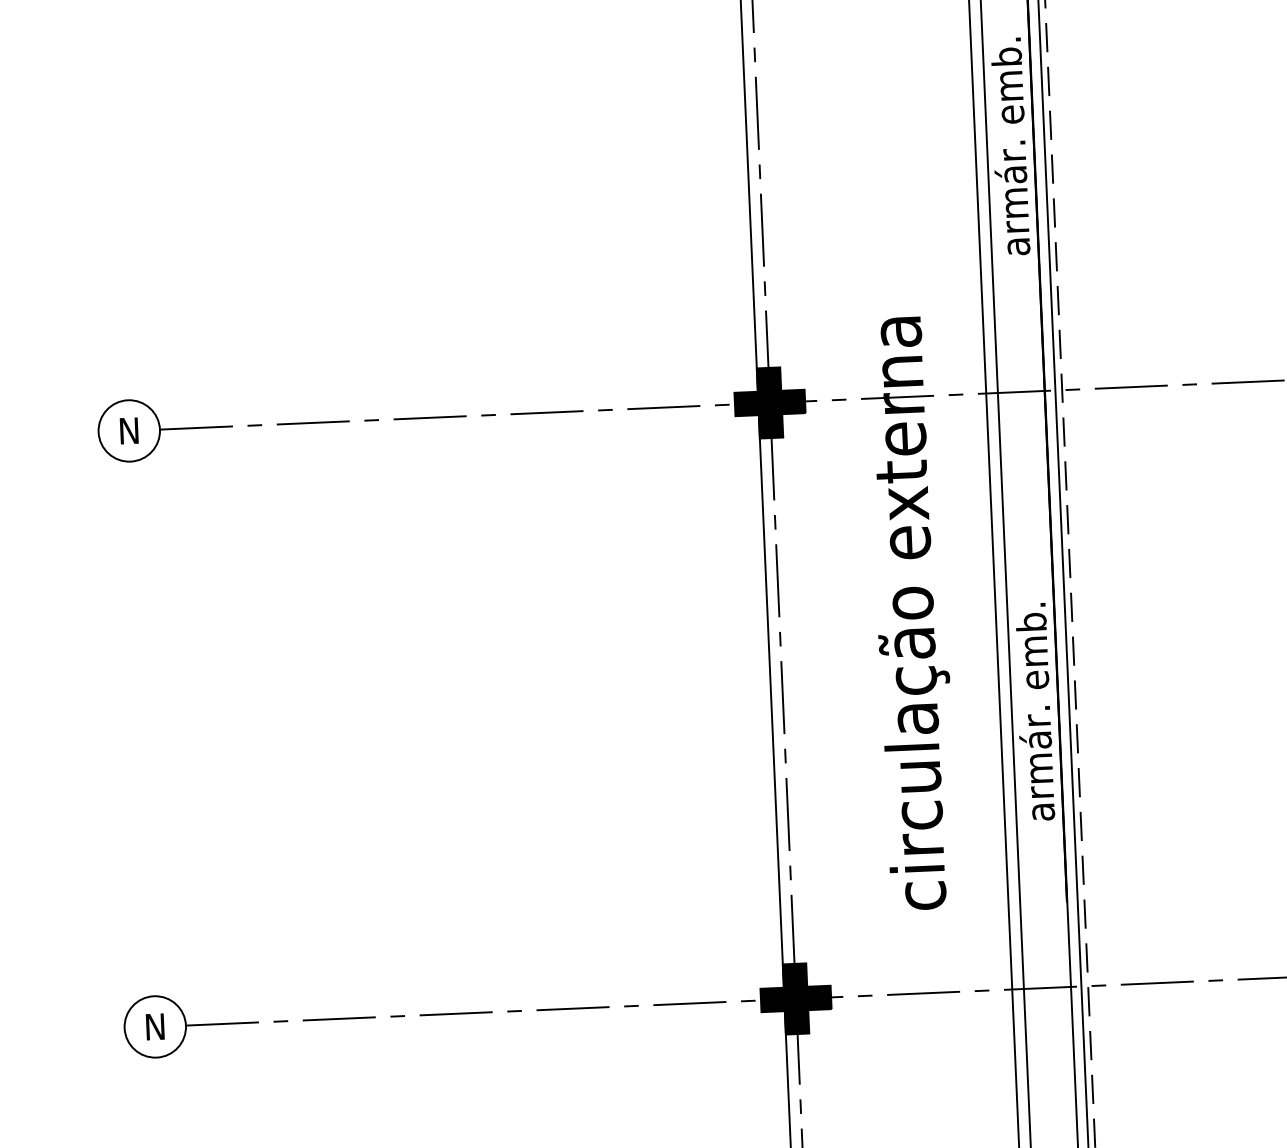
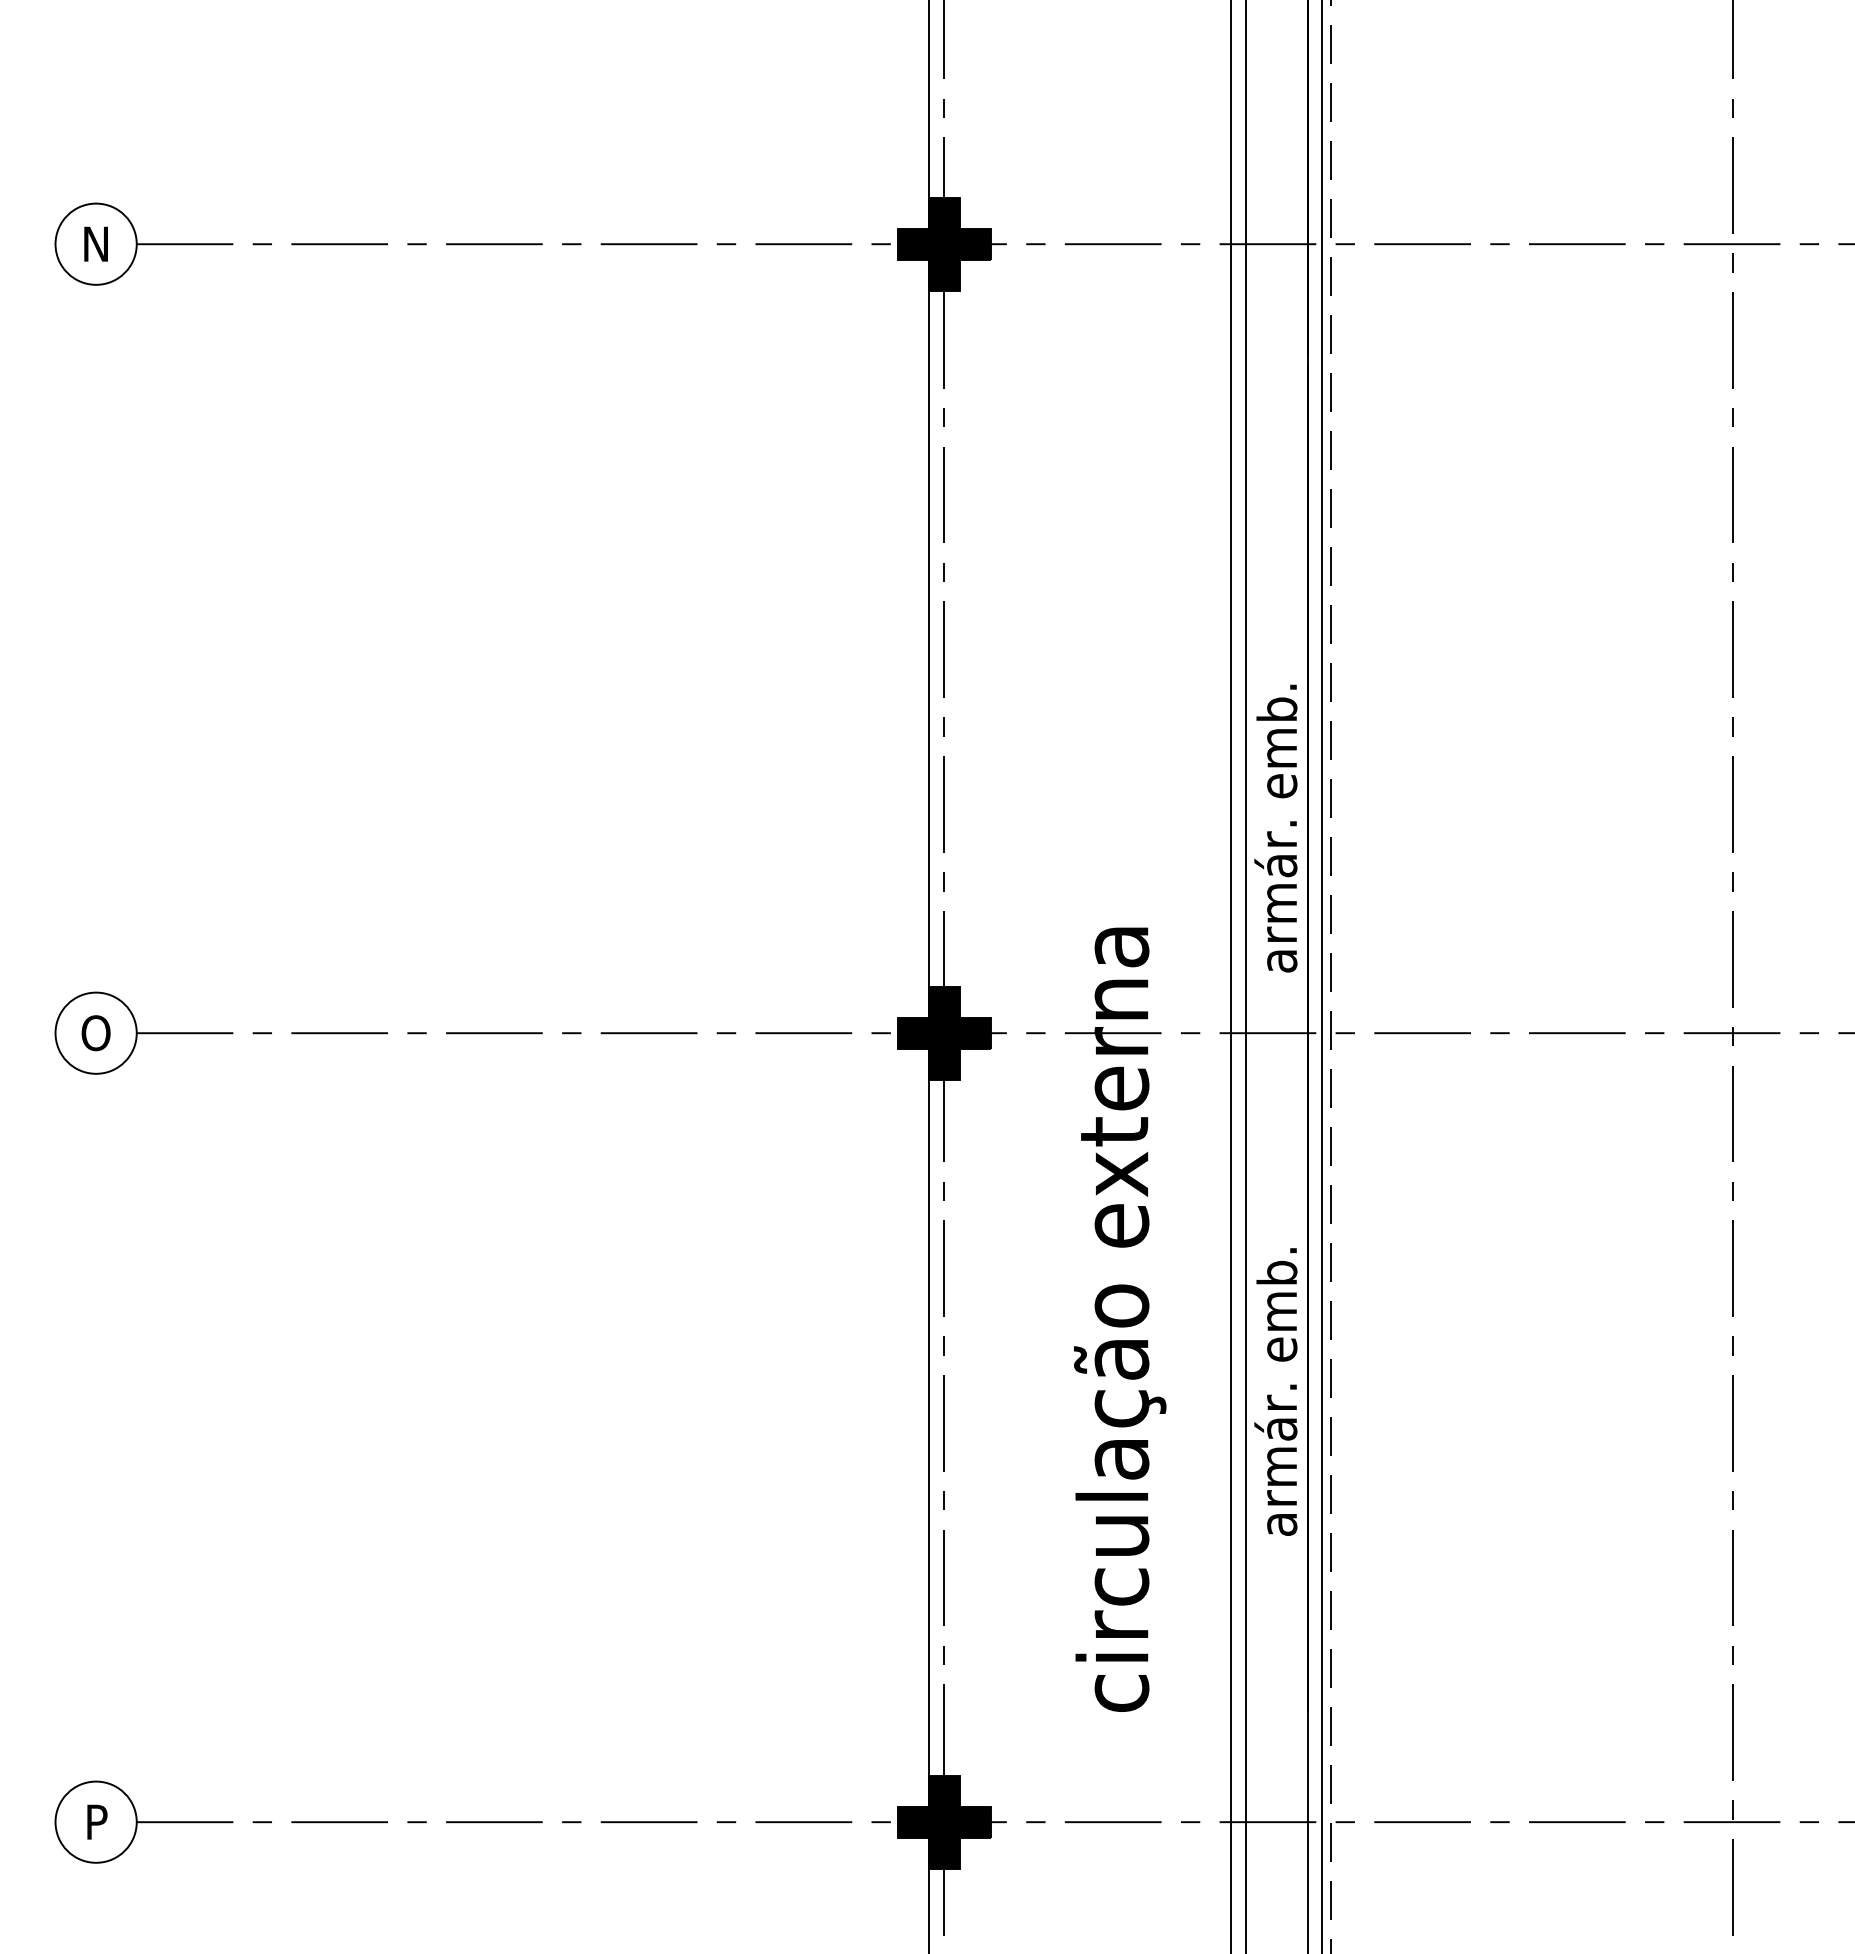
text: (1009, 146) -> (1275, 828), moved
text: (128, 431) -> (95, 1033), N -> O
text: (1034, 711) -> (1275, 1391), moved
text: (154, 1026) -> (95, 1821), N -> P

